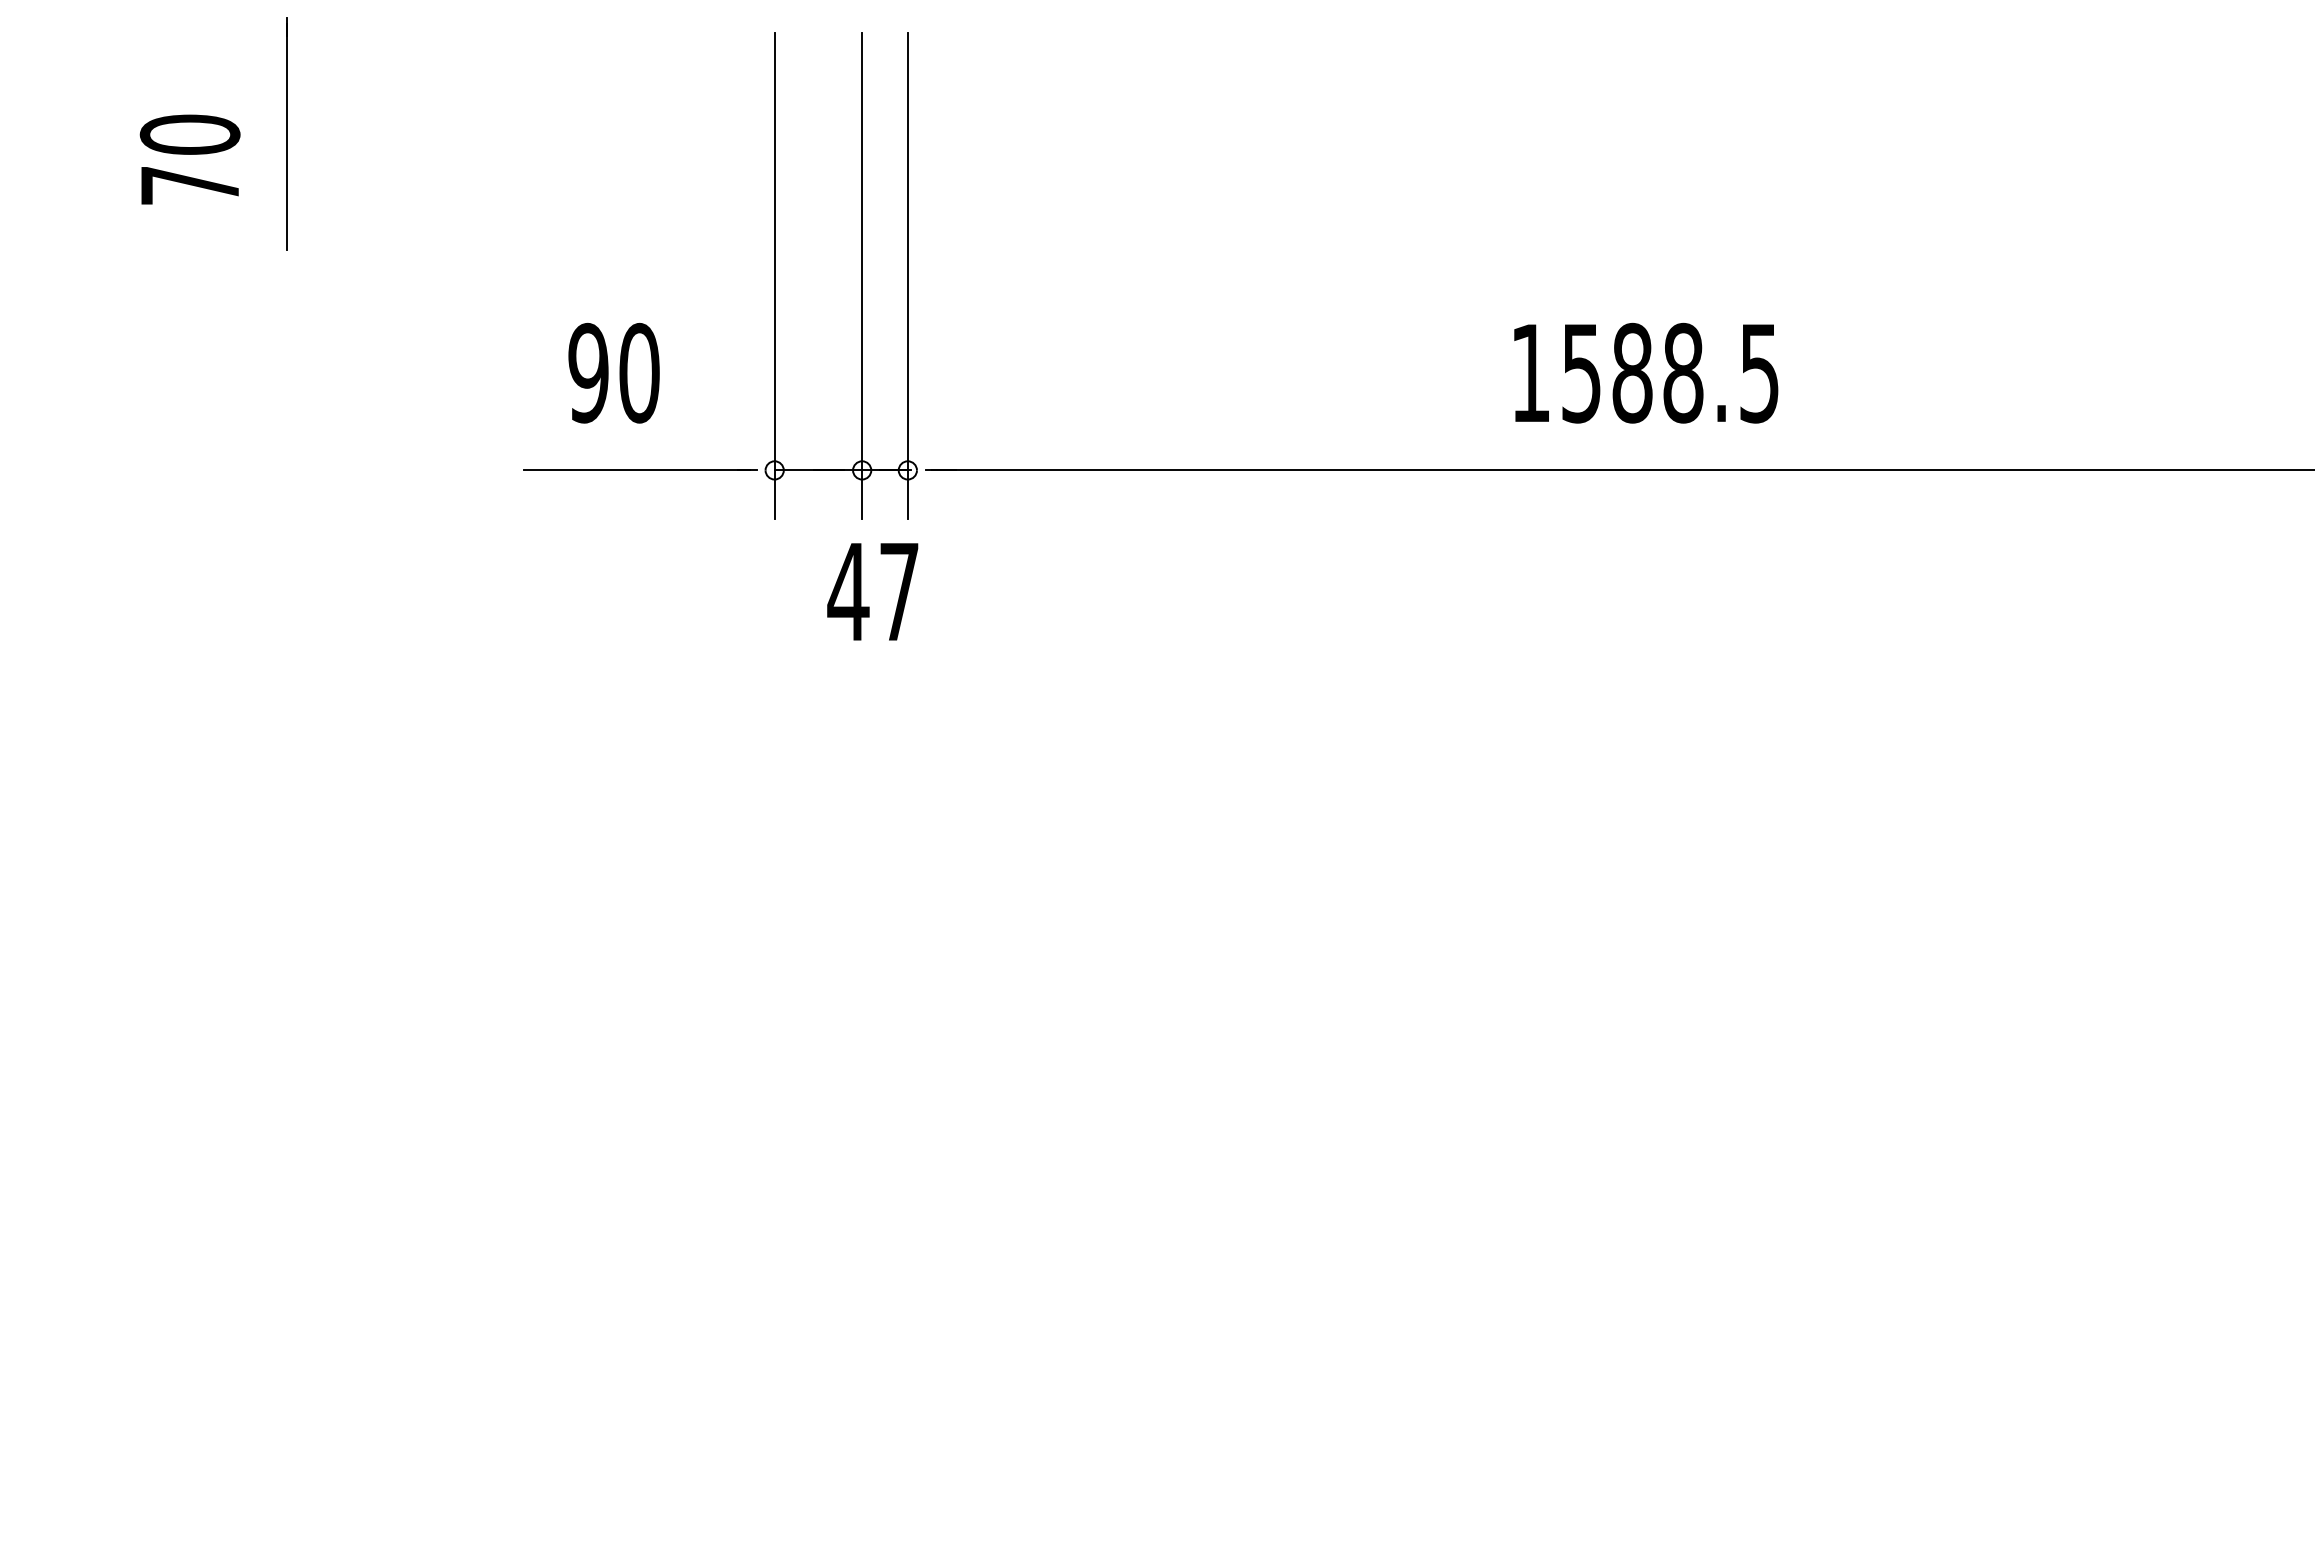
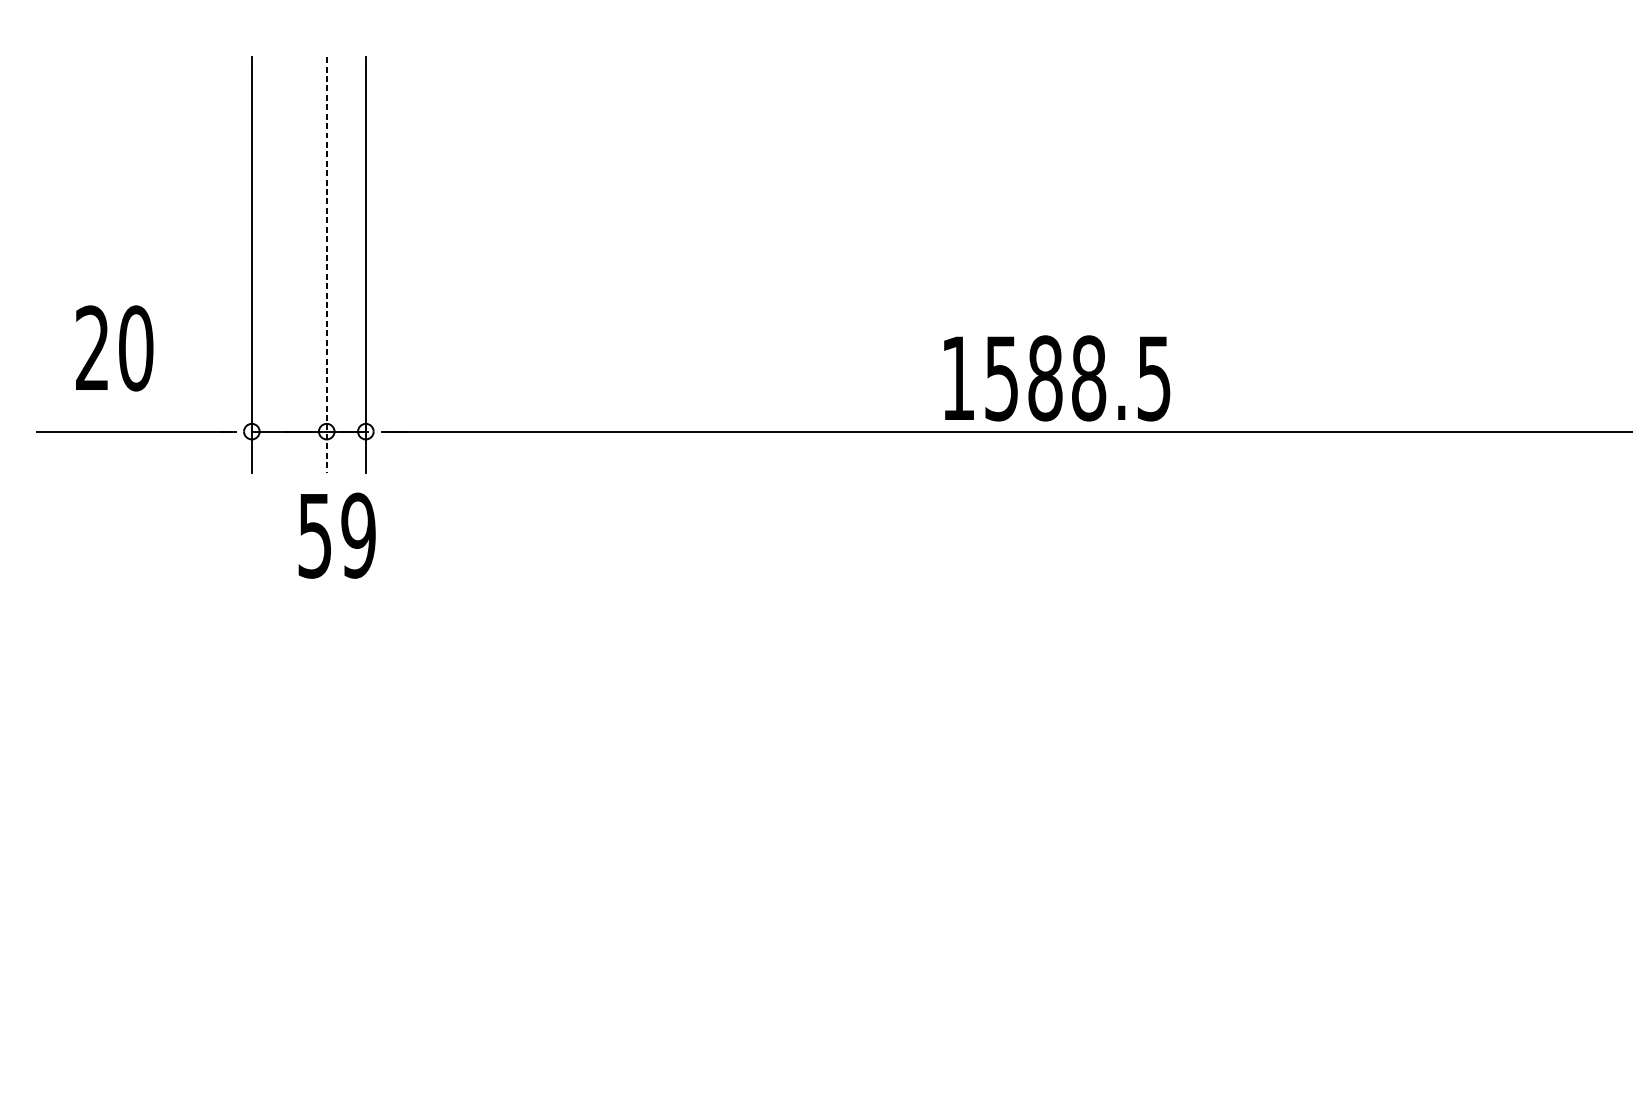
line: (862, 276) -> (327, 265), solid -> dashed
text: (588, 372) -> (92, 347), 90 -> 20
text: (1646, 372) -> (1057, 377), moved
text: (873, 591) -> (336, 535), 47 -> 59

